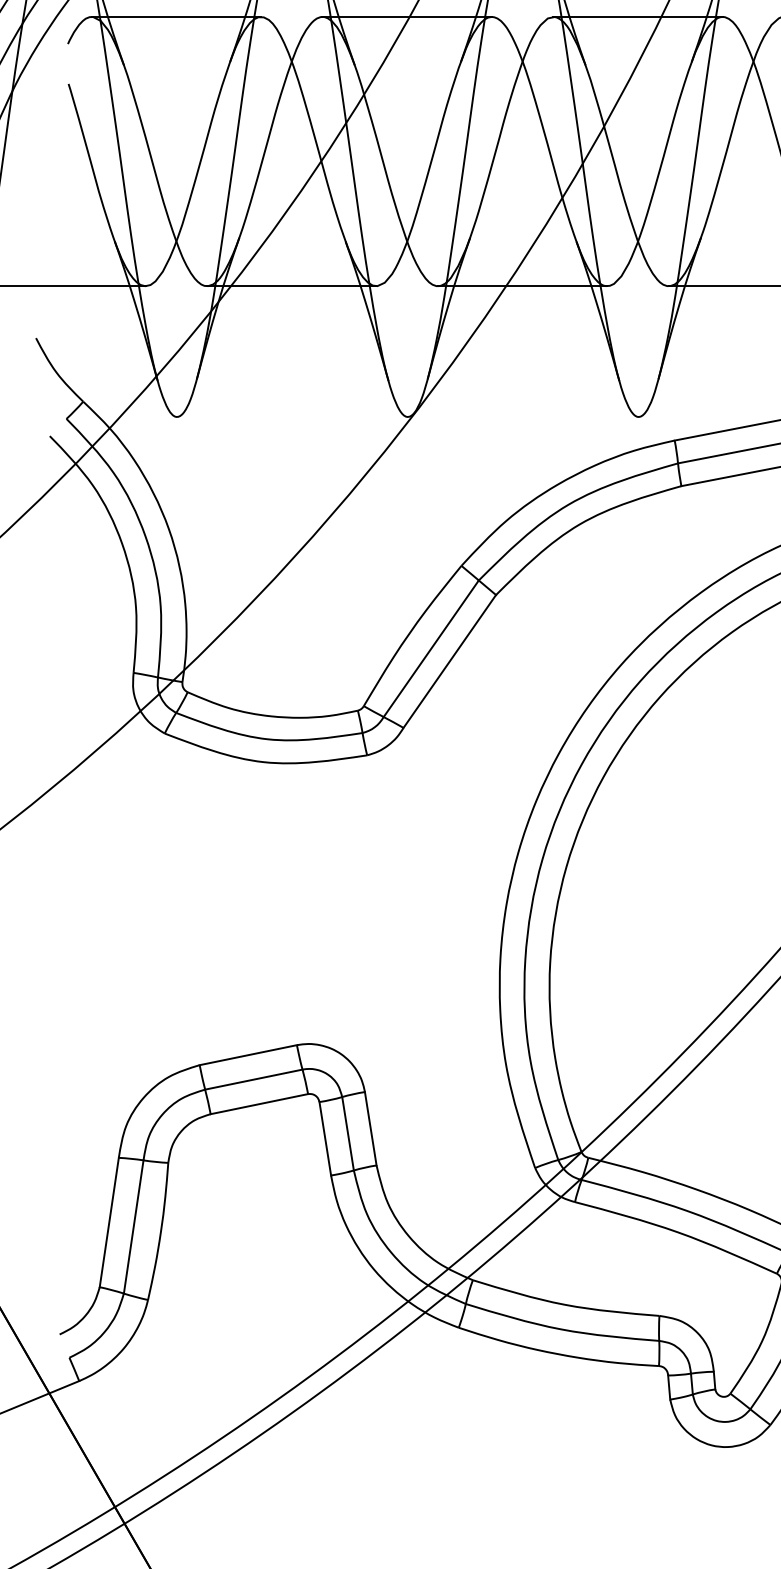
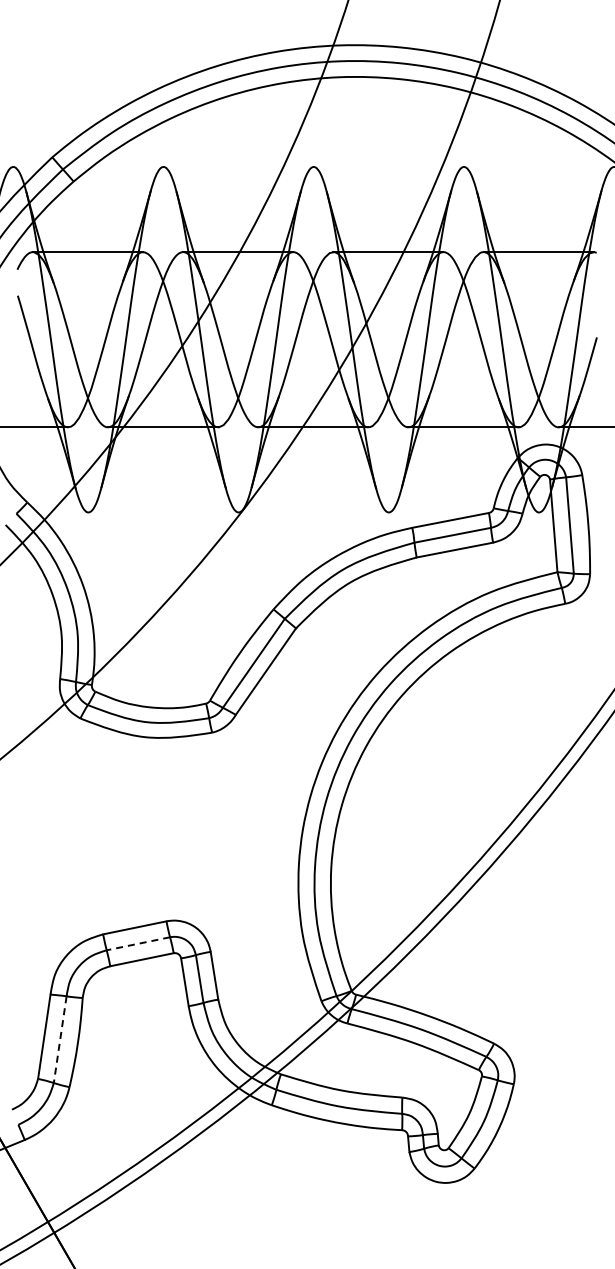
line: (252, 1079) -> (137, 943), solid -> dashed
line: (134, 1226) -> (60, 1039), solid -> dashed

